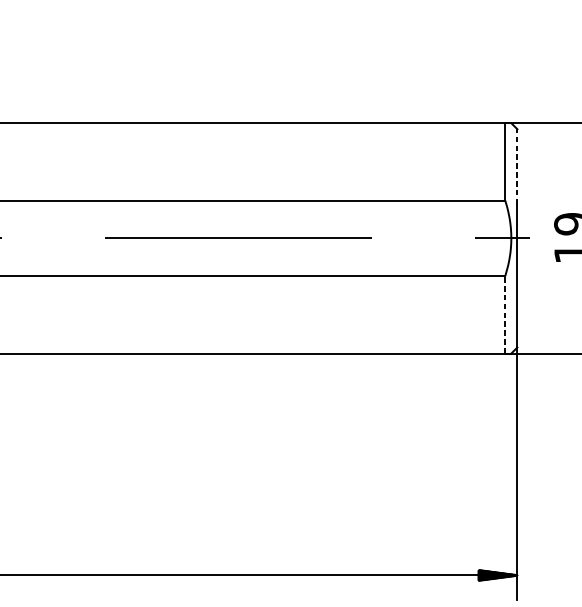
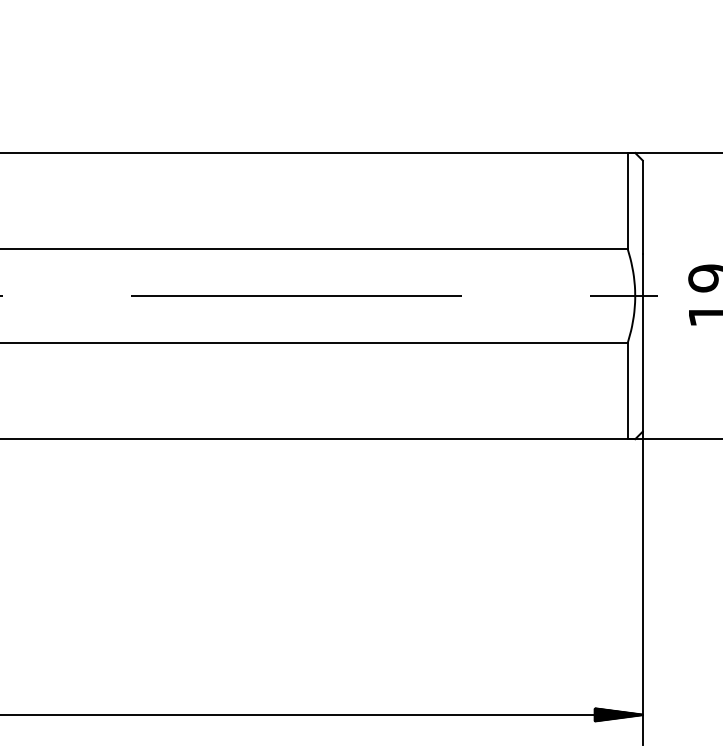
line: (517, 167) -> (642, 207), dashed -> solid
line: (505, 314) -> (627, 390), dashed -> solid

